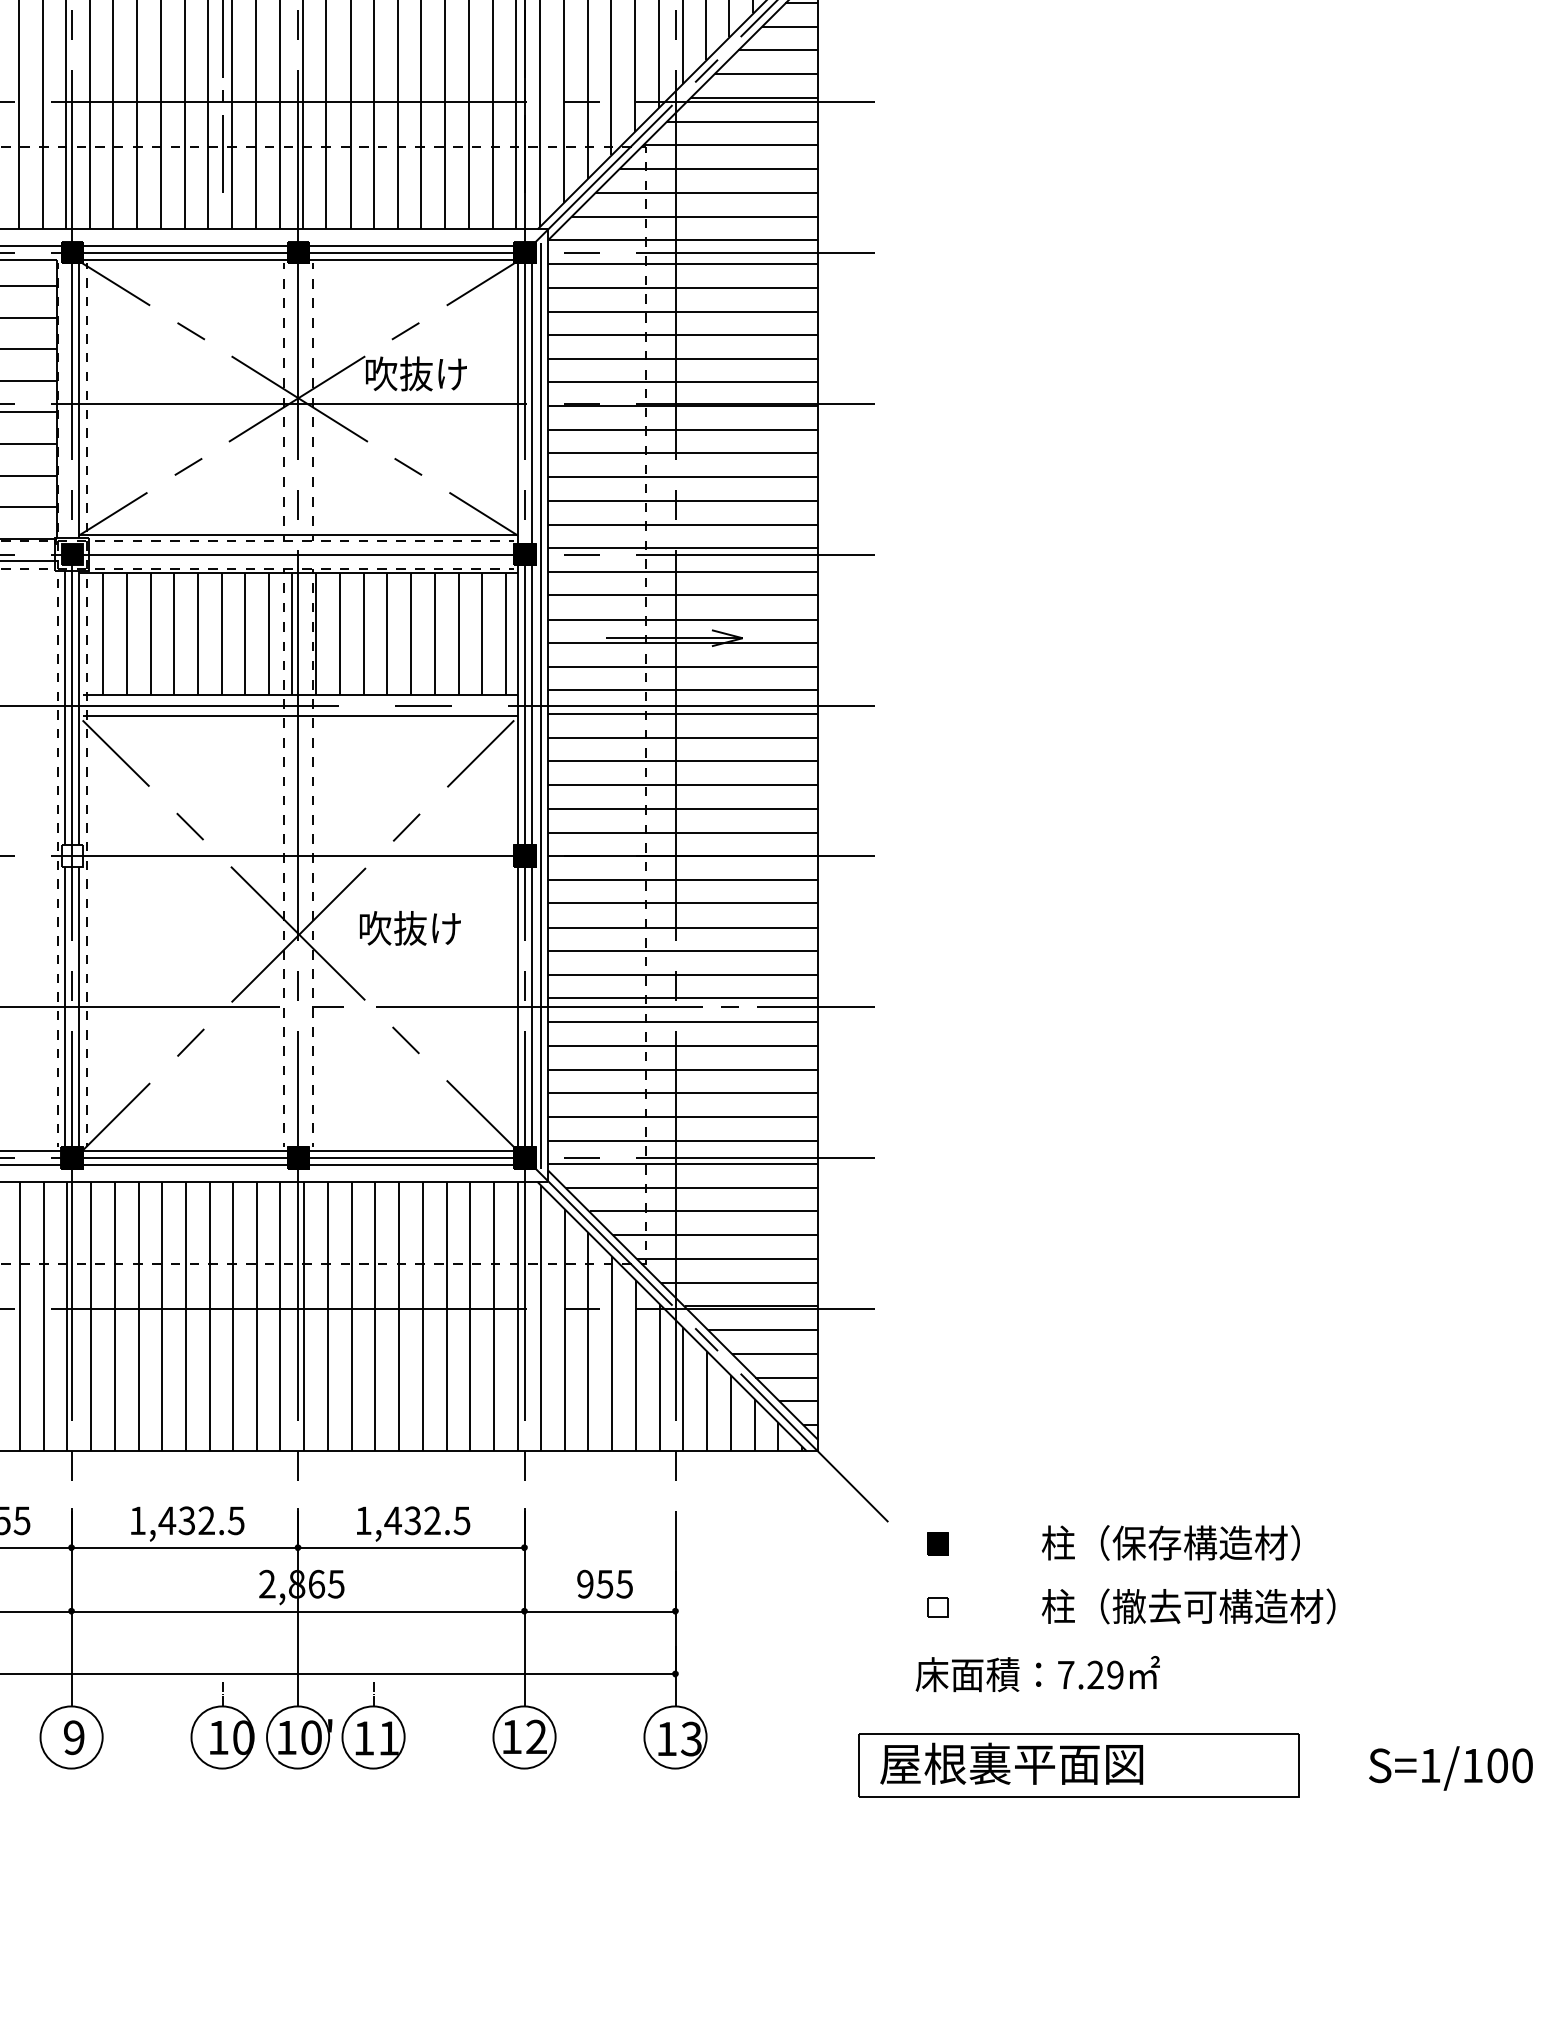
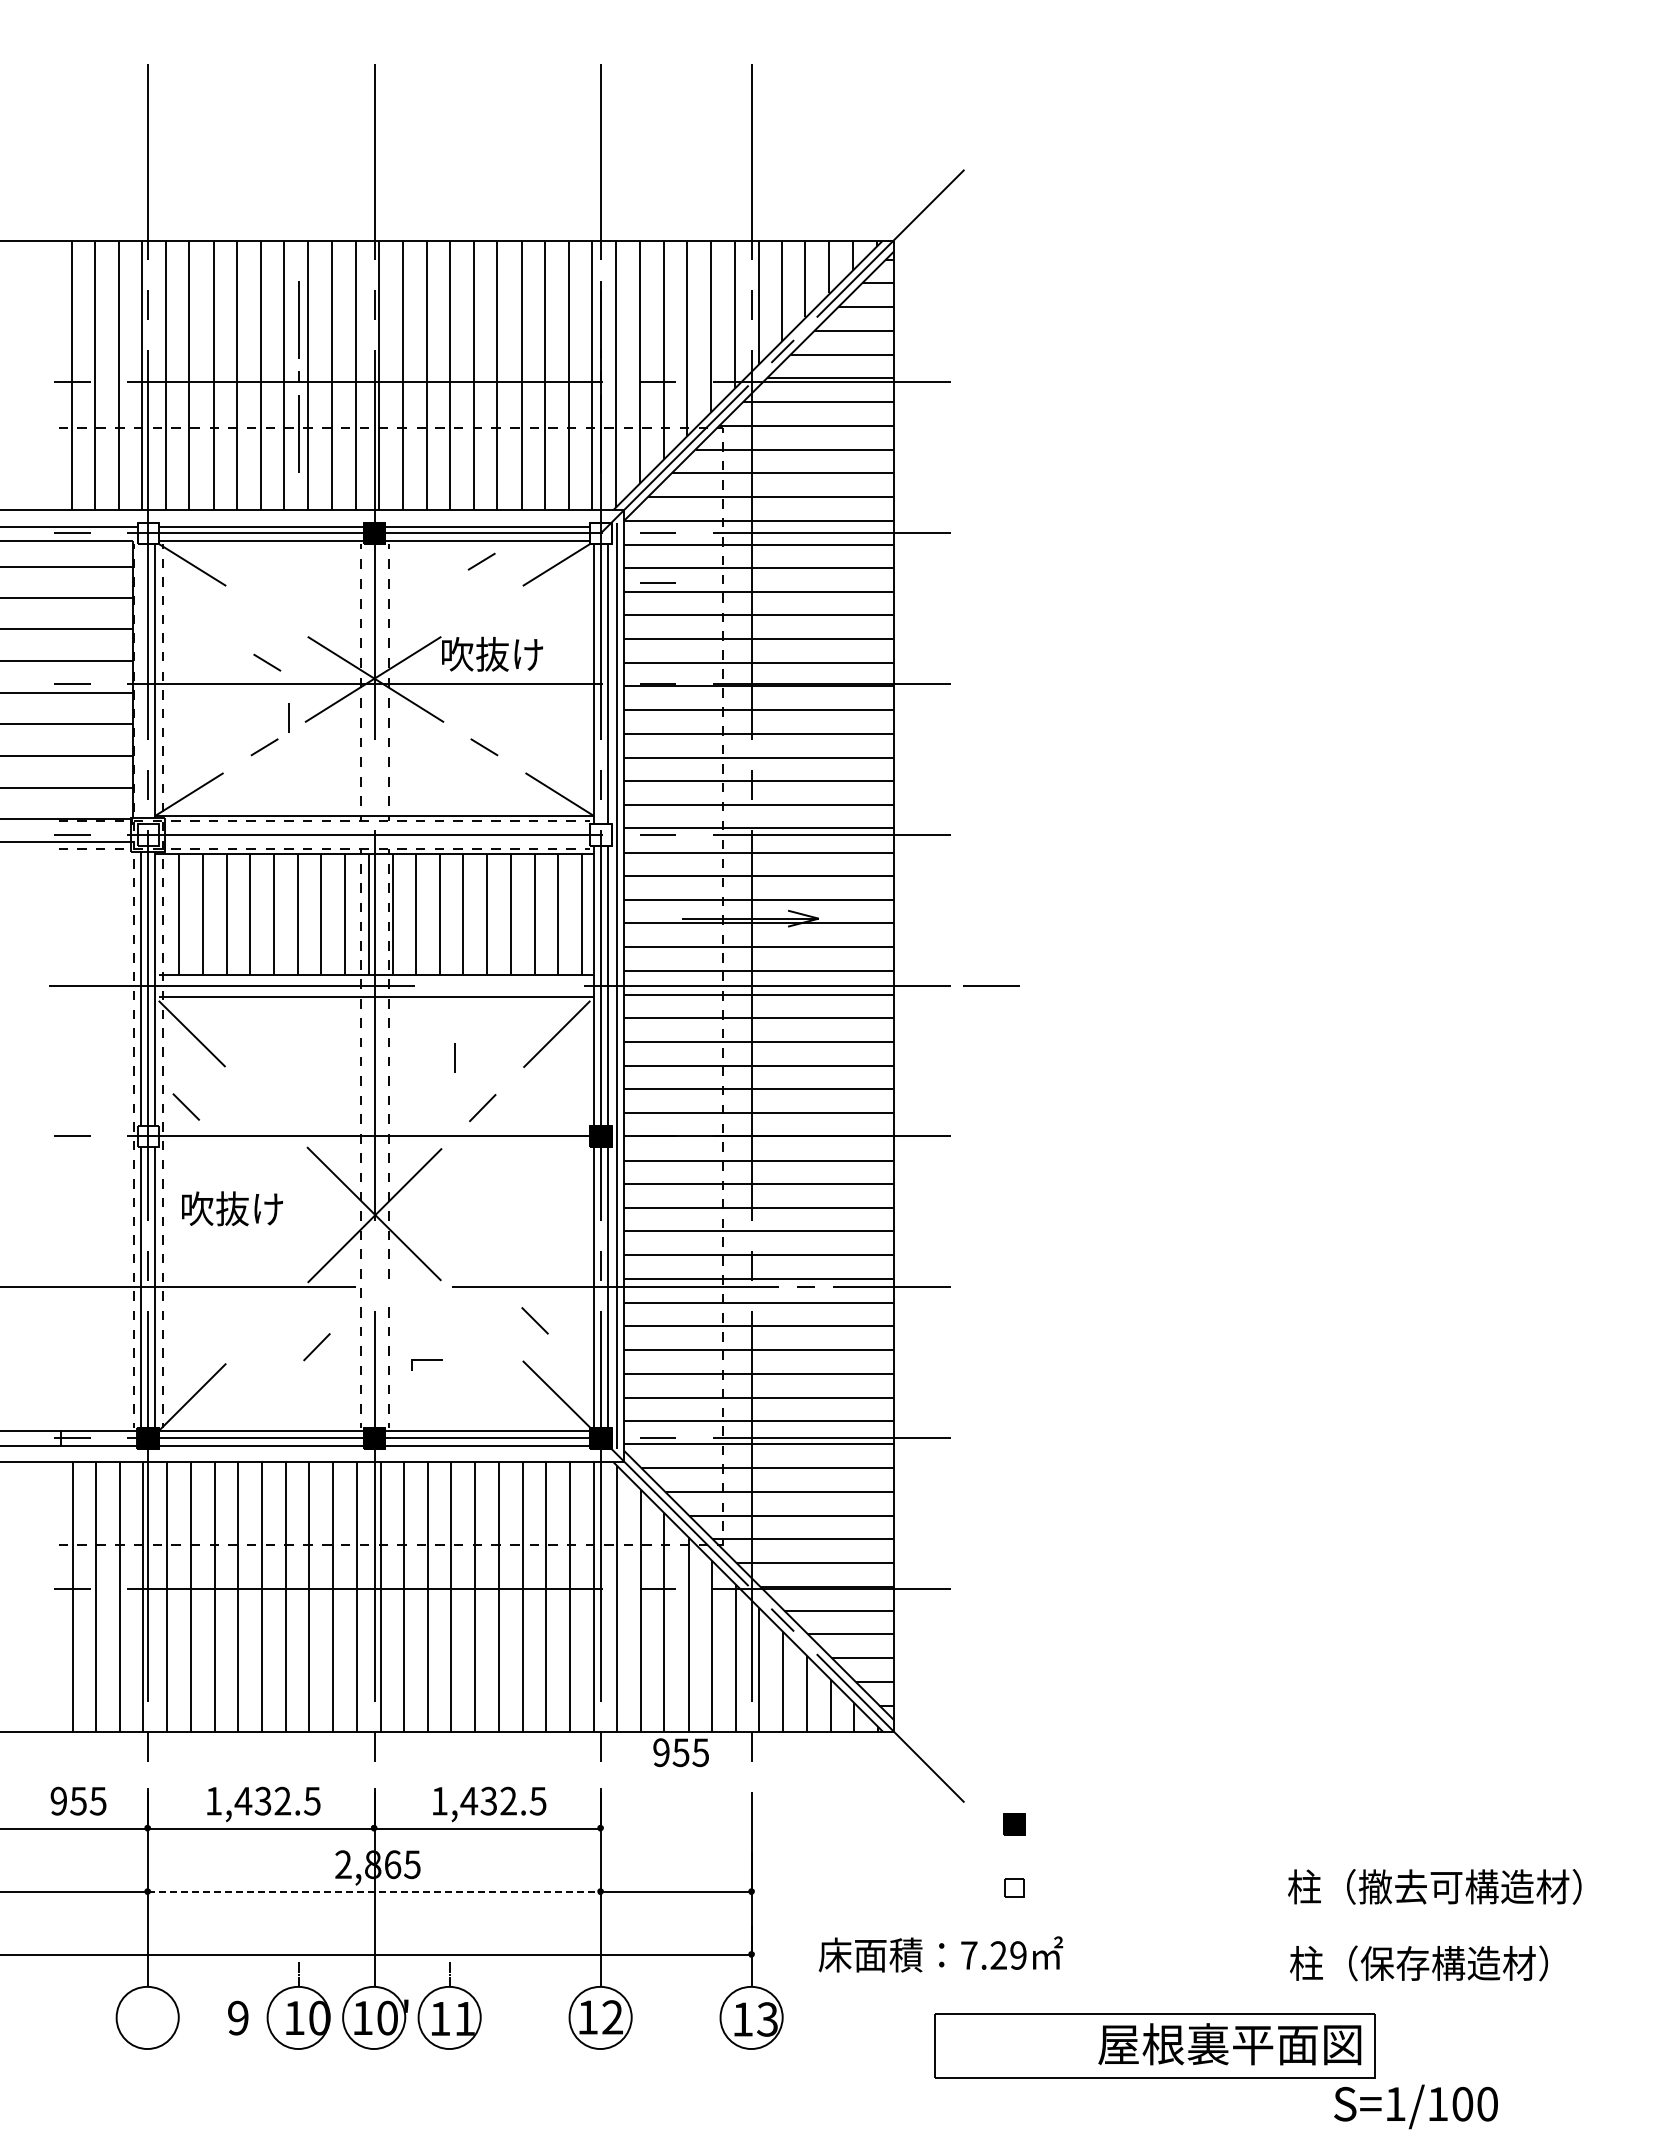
fill: (72, 253) -> (148, 533), removed
fill: (524, 253) -> (600, 533), removed
line: (581, 302) -> (657, 582), added
line: (191, 331) -> (267, 662), moved
line: (405, 331) -> (481, 561), moved
line: (298, 504) -> (288, 717), moved
fill: (72, 554) -> (148, 834), removed
fill: (524, 554) -> (600, 834), removed
line: (423, 705) -> (991, 985), moved
line: (190, 826) -> (186, 1106), moved
text: (410, 928) -> (232, 1208), moved
line: (298, 985) -> (454, 1057), moved
part: (327, 1011) -> (426, 1364), moved
line: (405, 1040) -> (534, 1320), moved
line: (190, 1043) -> (316, 1347), moved
text: (1170, 1543) -> (1418, 1963), moved
text: (604, 1584) -> (680, 1752), moved
text: (1188, 1606) -> (1434, 1886), moved
line: (299, 1612) -> (375, 1892), solid -> dashed
text: (1037, 1674) -> (940, 1954), moved
text: (74, 1737) -> (238, 2017), moved
text: (1011, 1764) -> (1229, 2044), moved
text: (1450, 1768) -> (1415, 2106), moved

